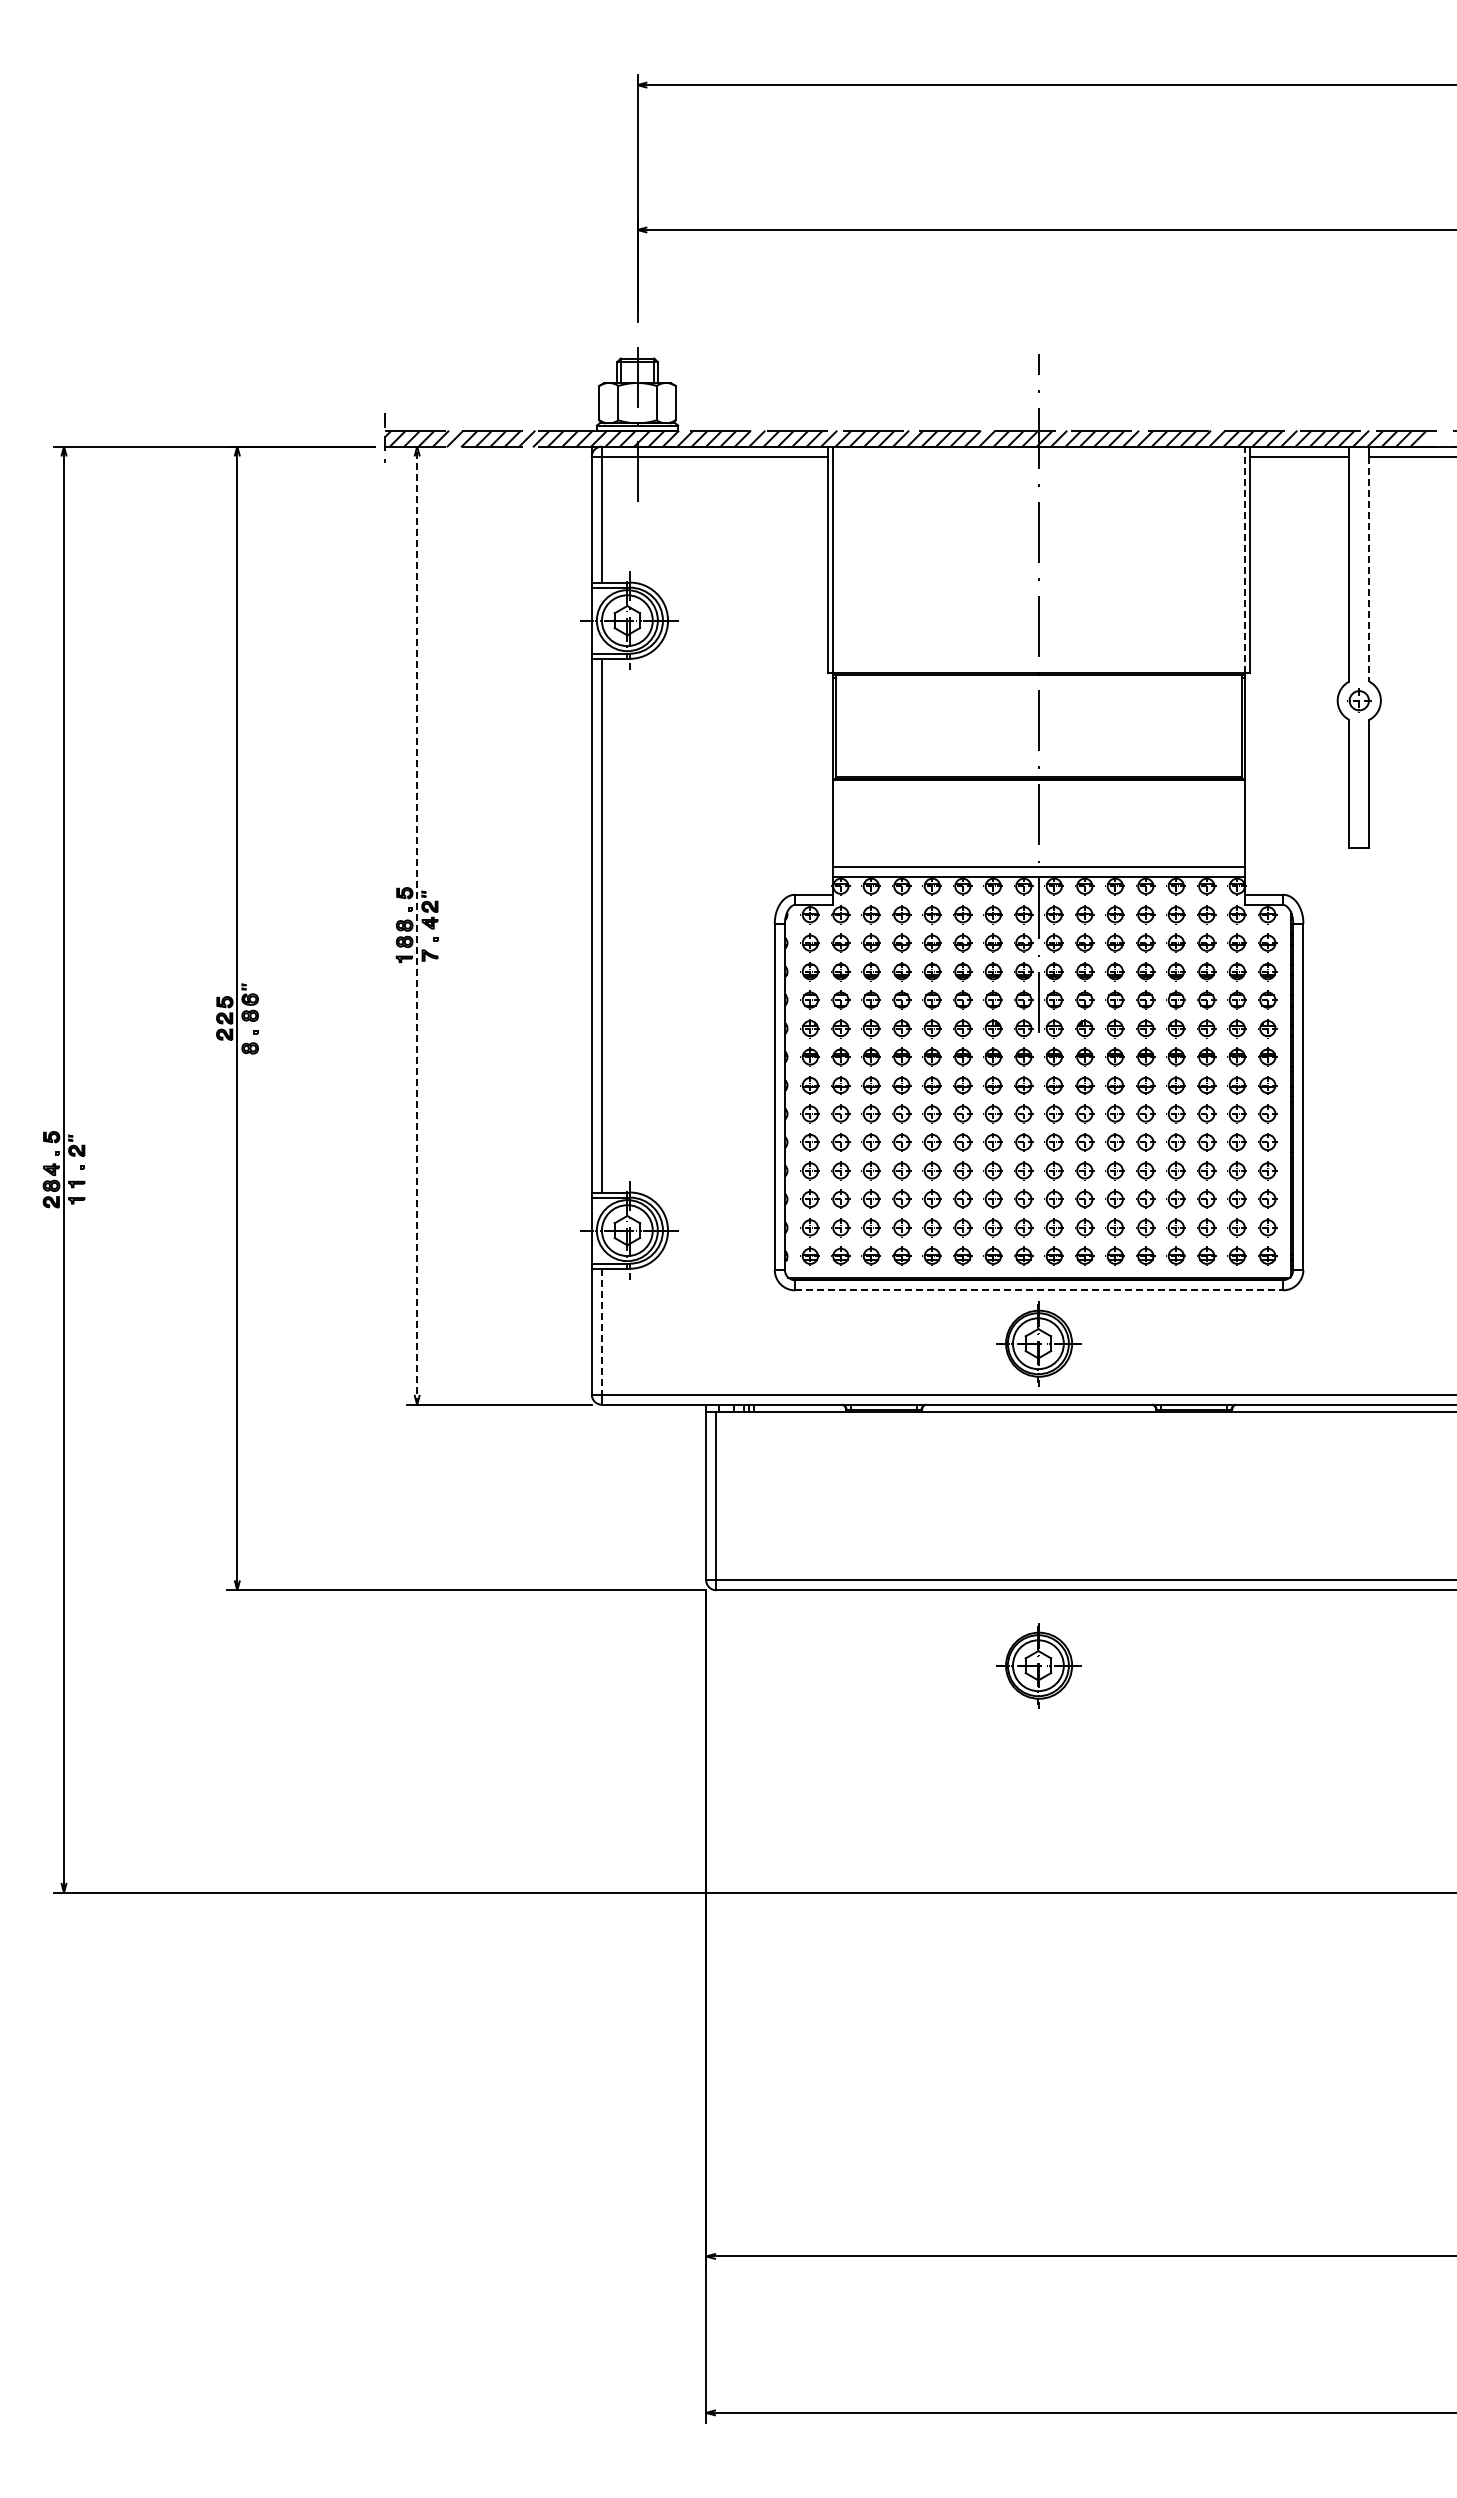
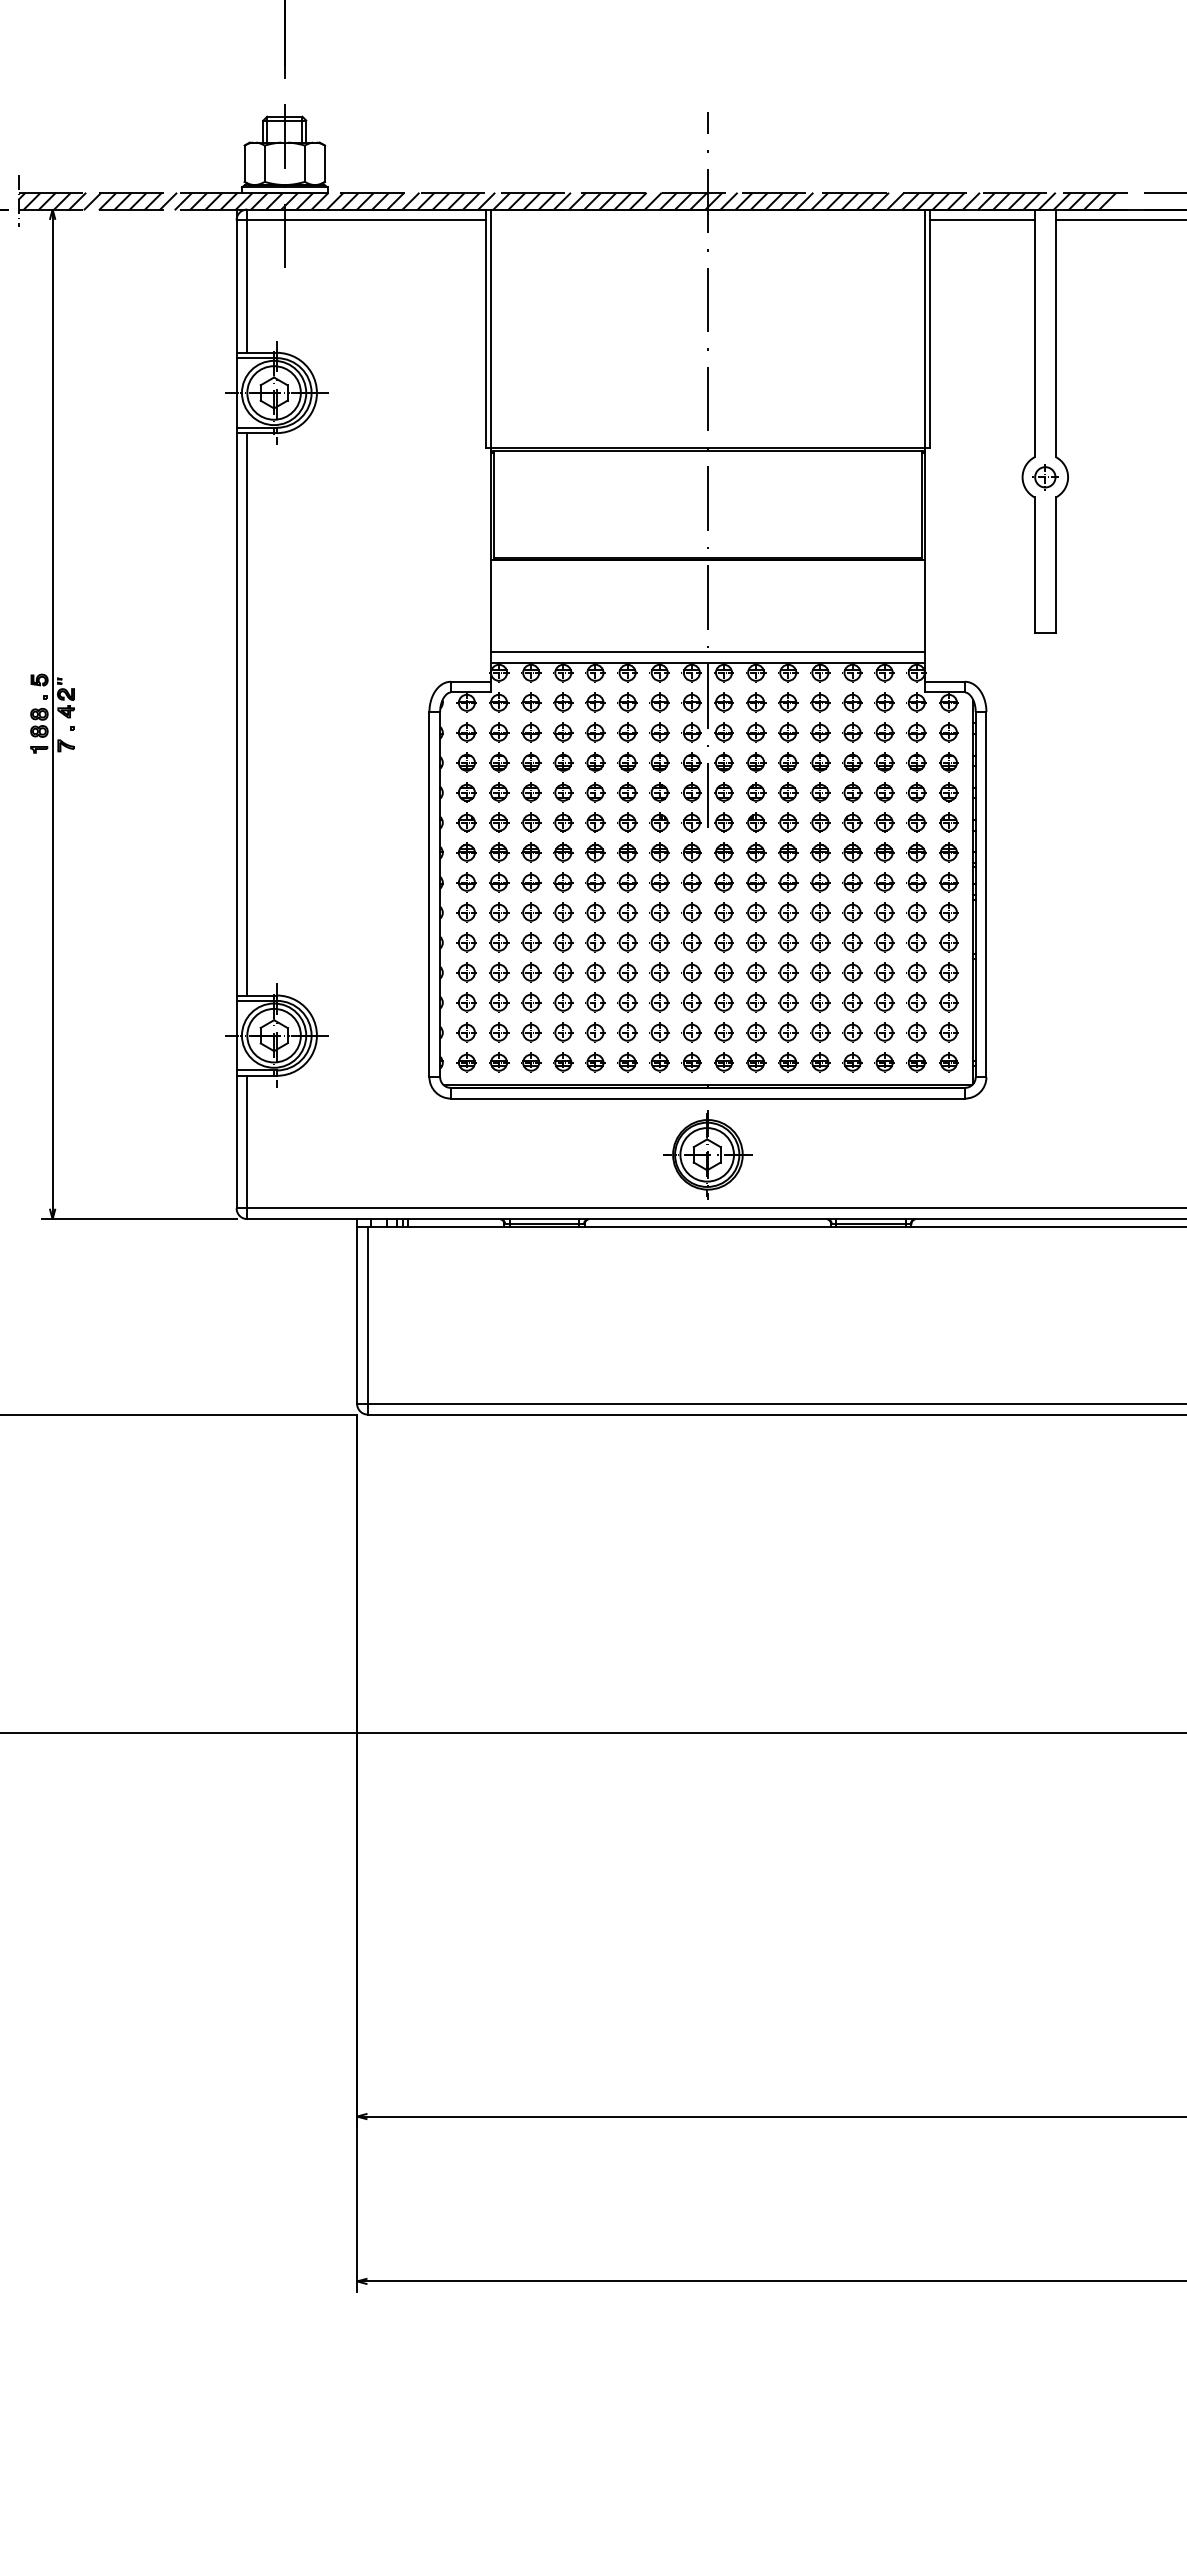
line: (1244, 559) -> (924, 328), dashed -> solid
line: (1369, 569) -> (1056, 339), dashed -> solid
line: (417, 925) -> (52, 714), dashed -> solid
line: (1039, 1290) -> (708, 1098), dashed -> solid
line: (601, 1331) -> (246, 1141), dashed -> solid
part: (1038, 1665) -> (707, 1493), removed

